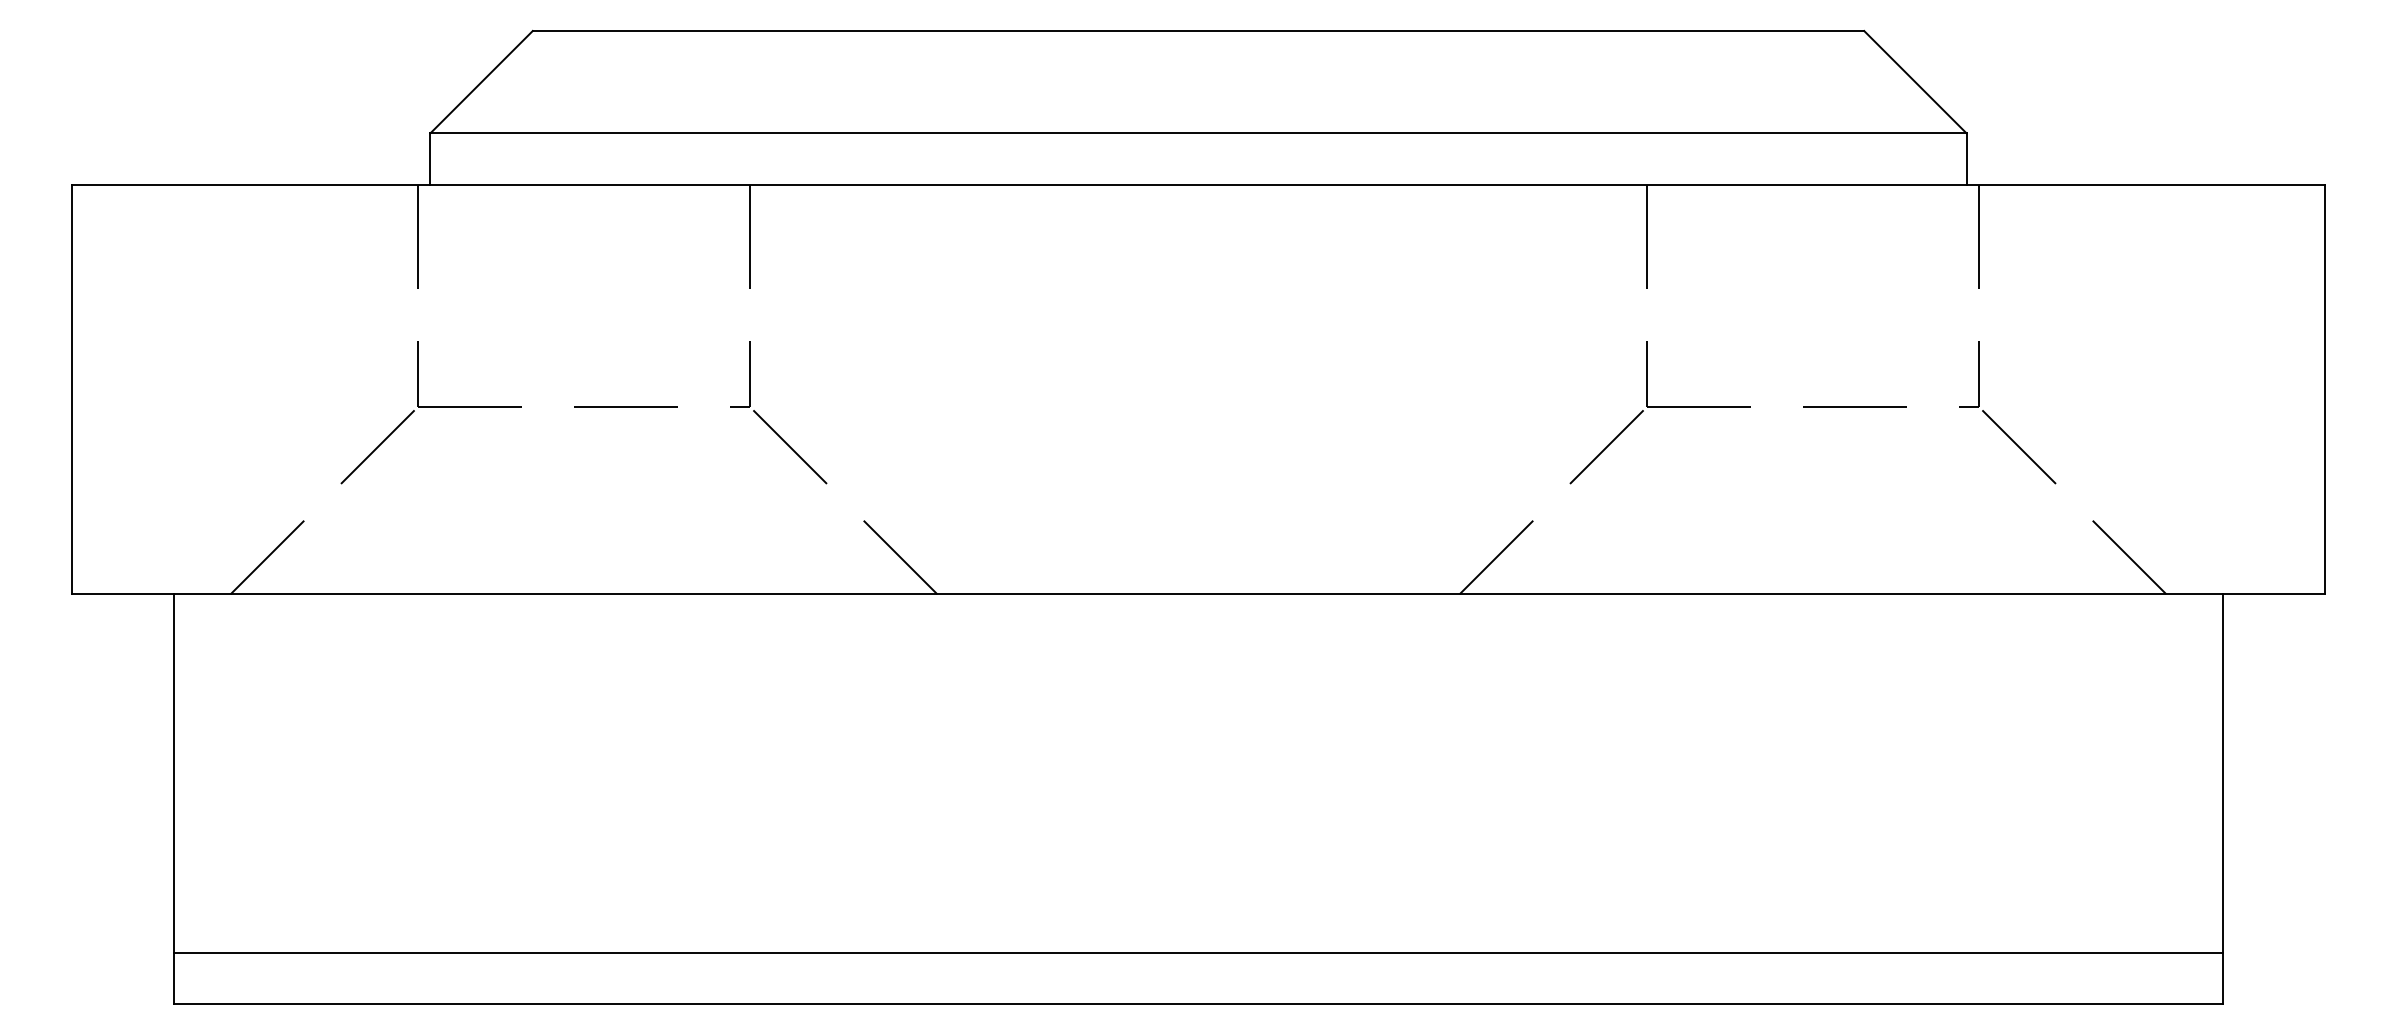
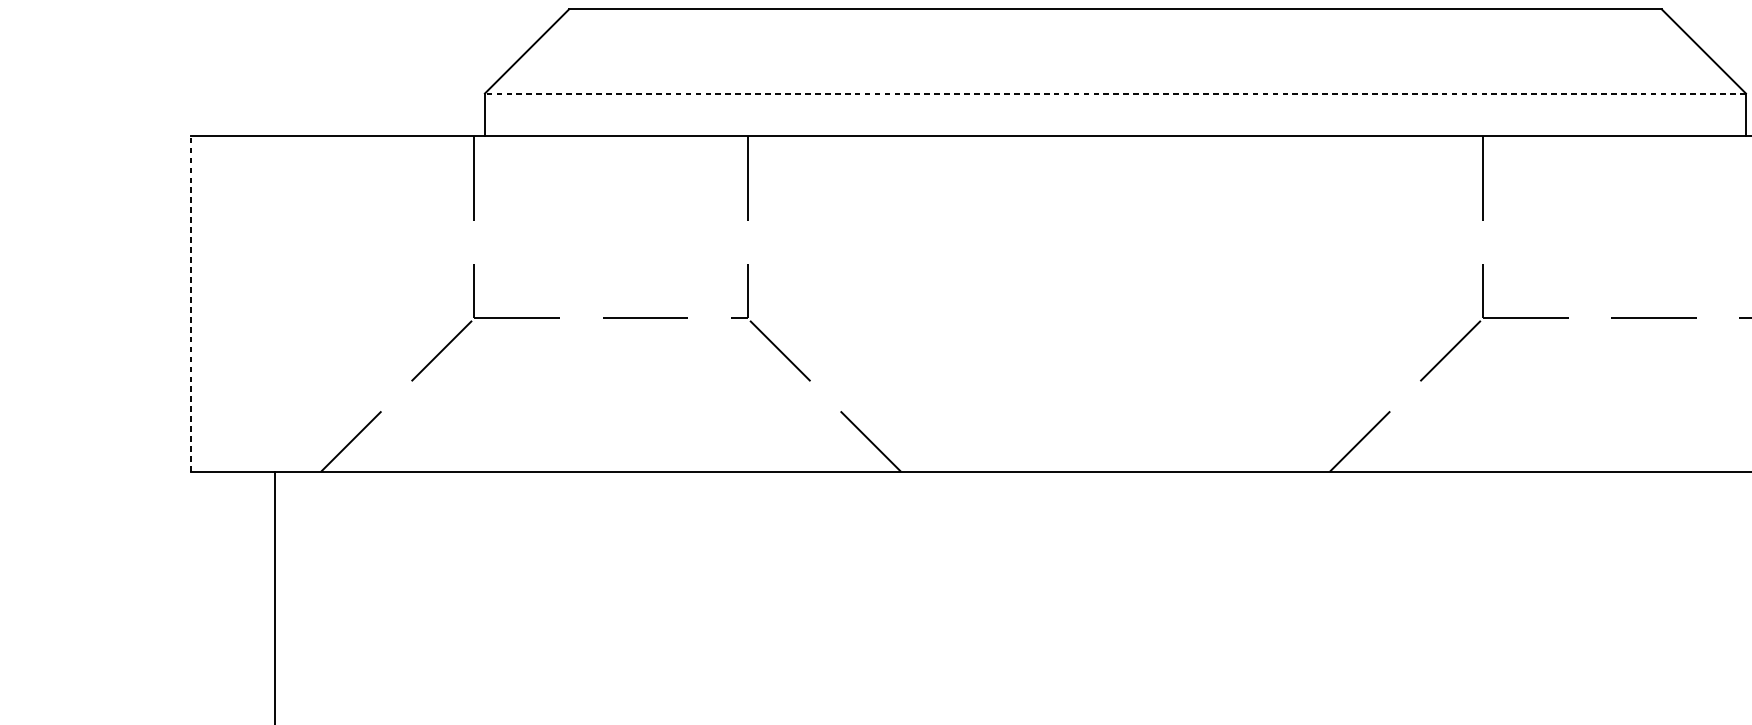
line: (1198, 133) -> (1115, 93), solid -> dashed
line: (71, 389) -> (190, 303), solid -> dashed

